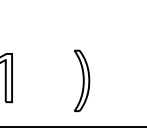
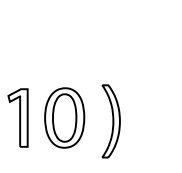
part: (42, 77) -> (64, 117), added

